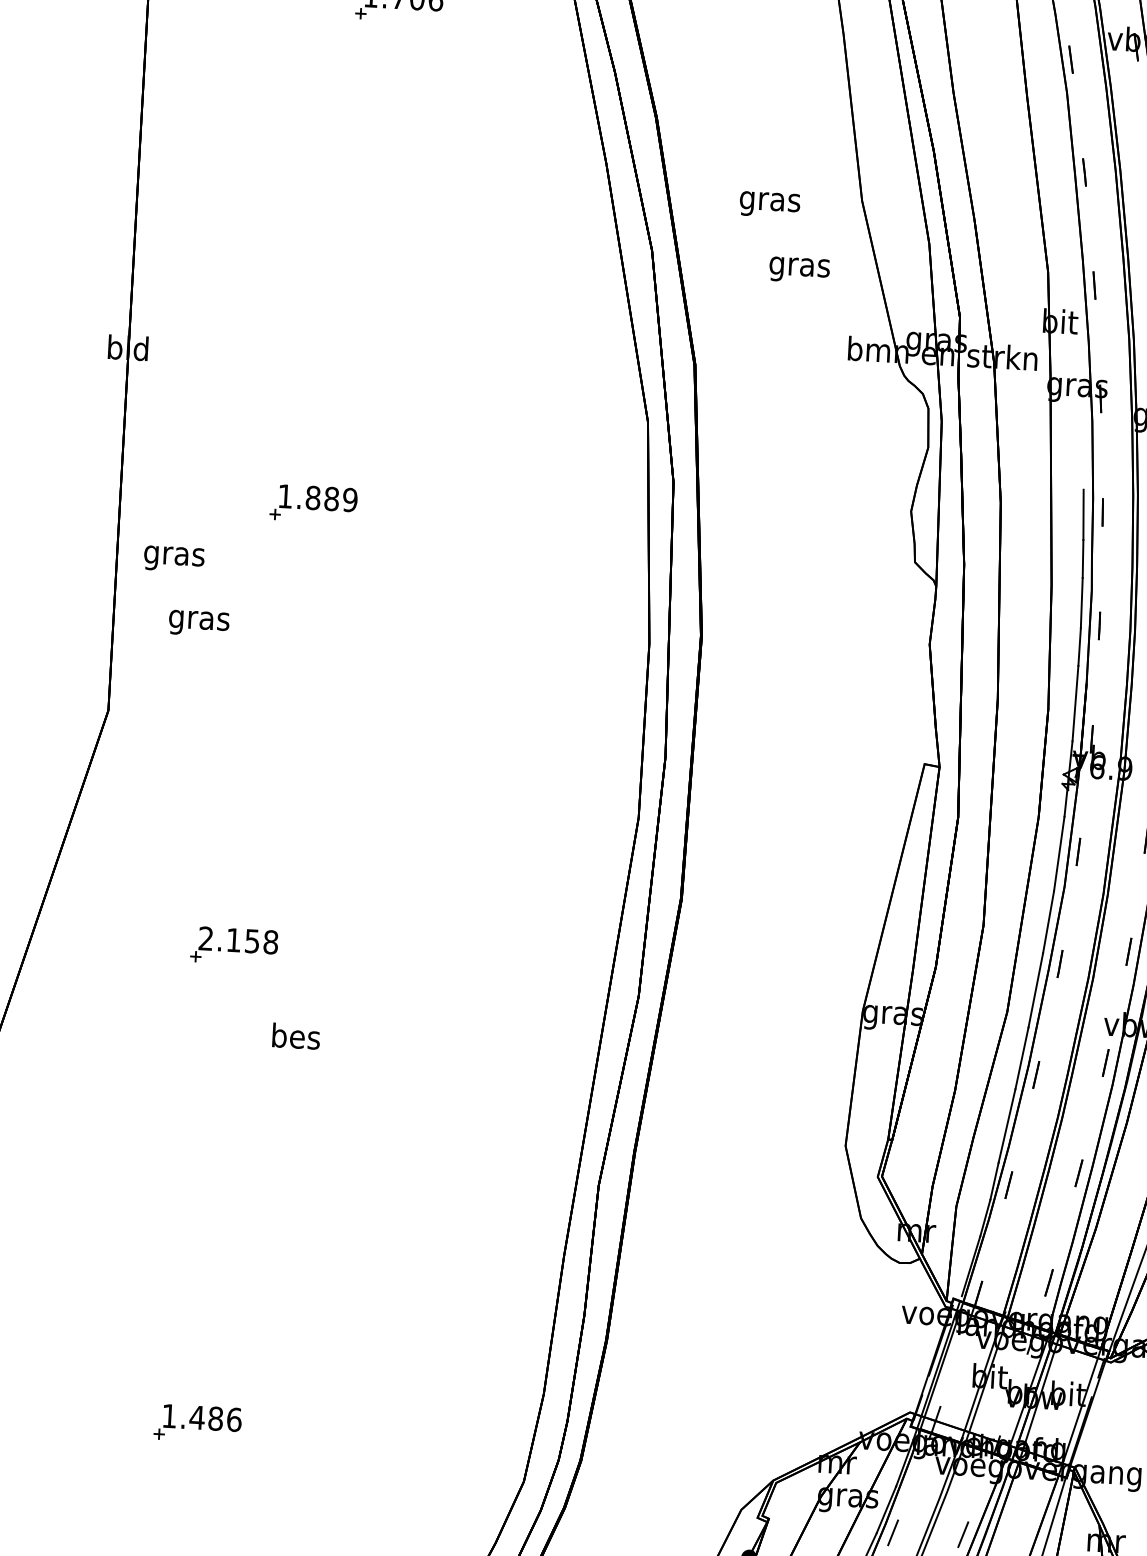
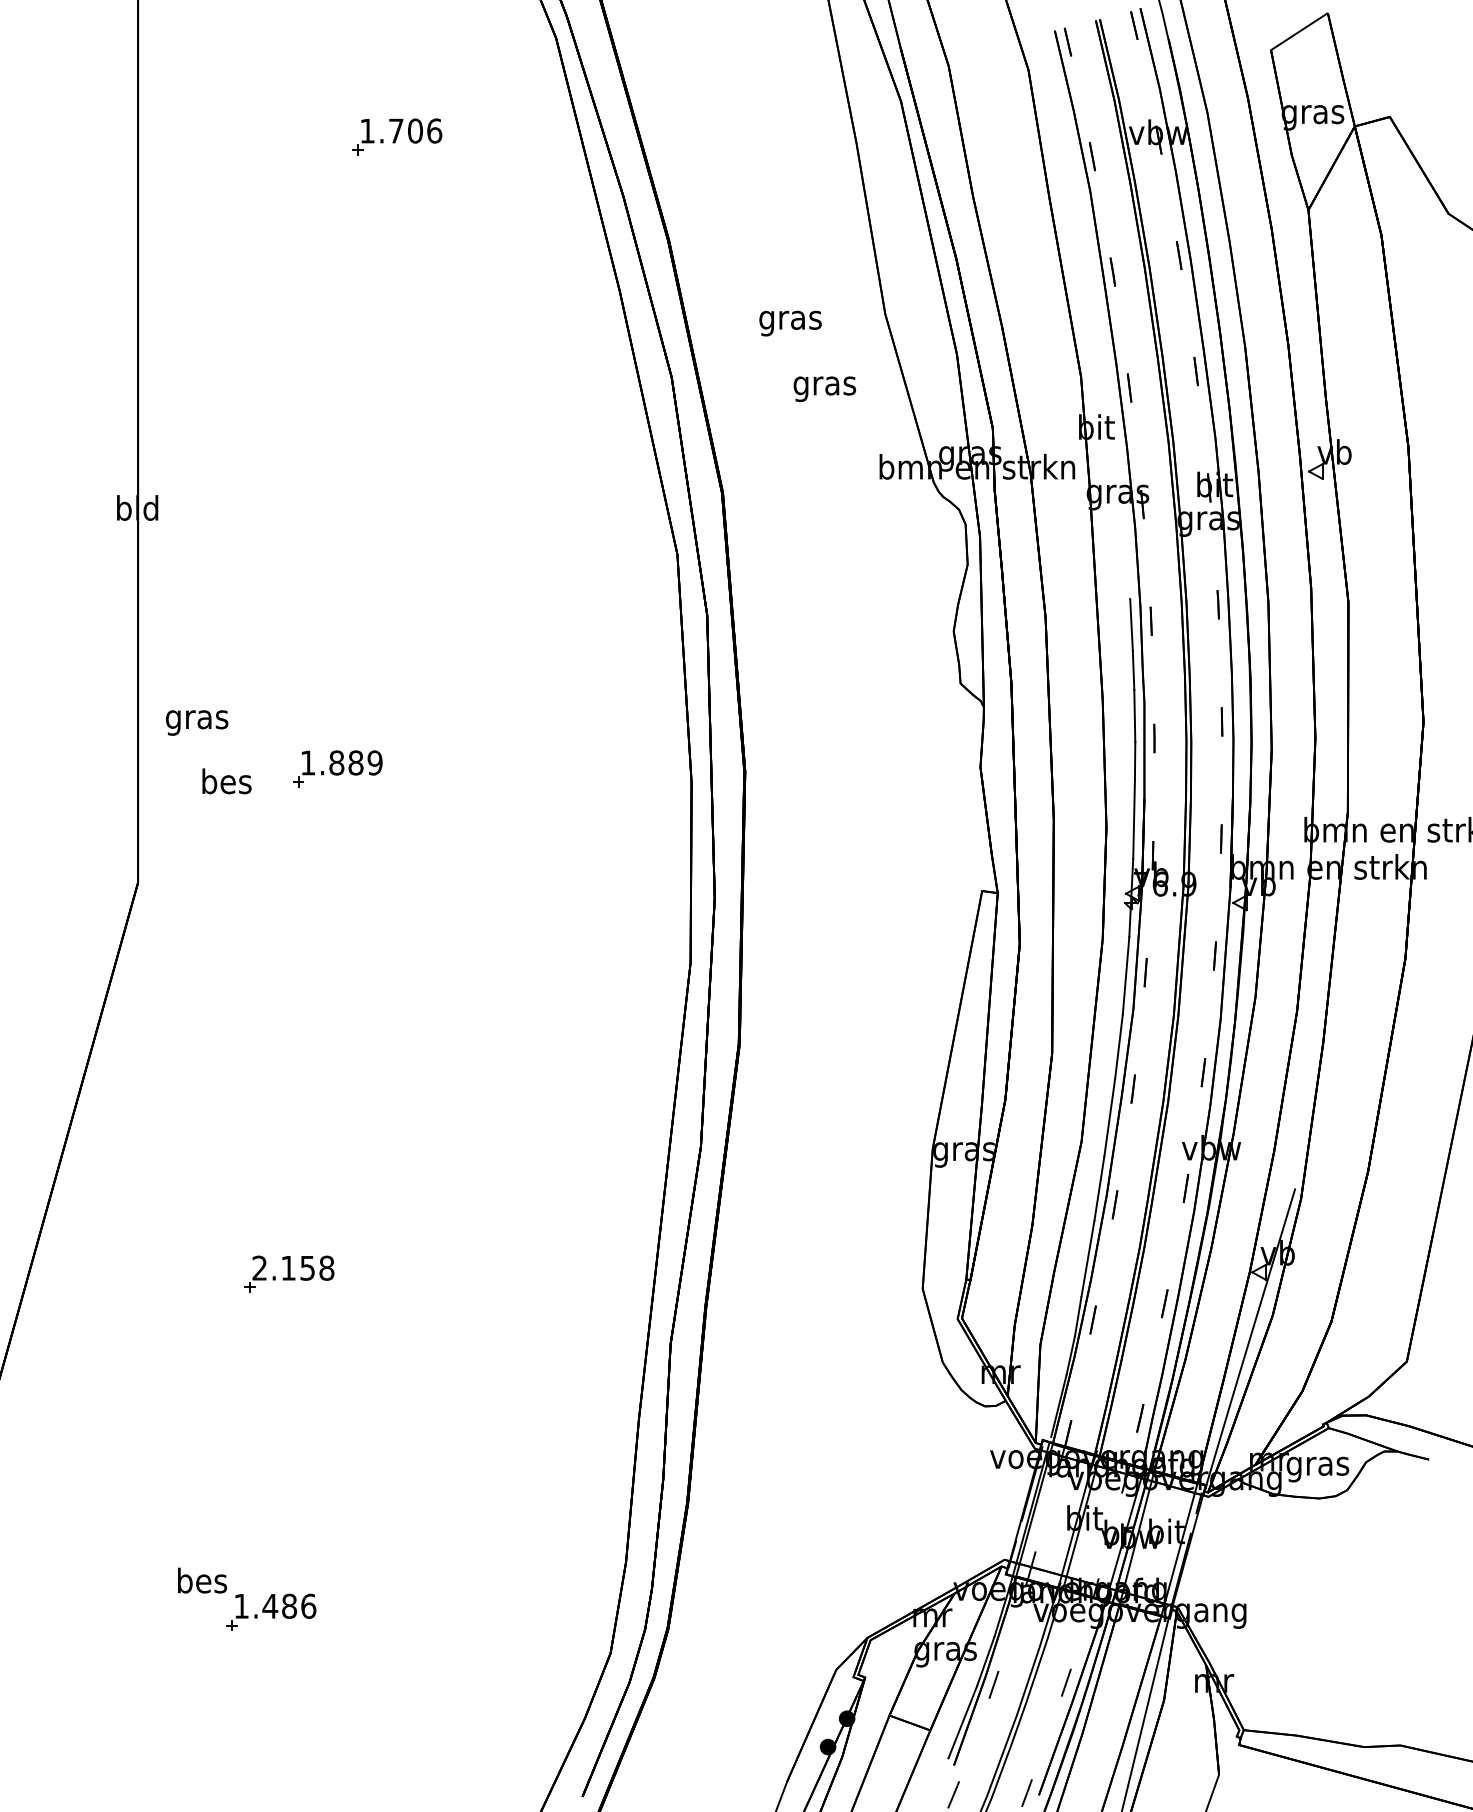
part: (313, 503) -> (337, 768), moved
text: (199, 620) -> (226, 784), gras -> bes
part: (234, 945) -> (289, 1273), moved
text: (296, 1036) -> (202, 1580), moved

